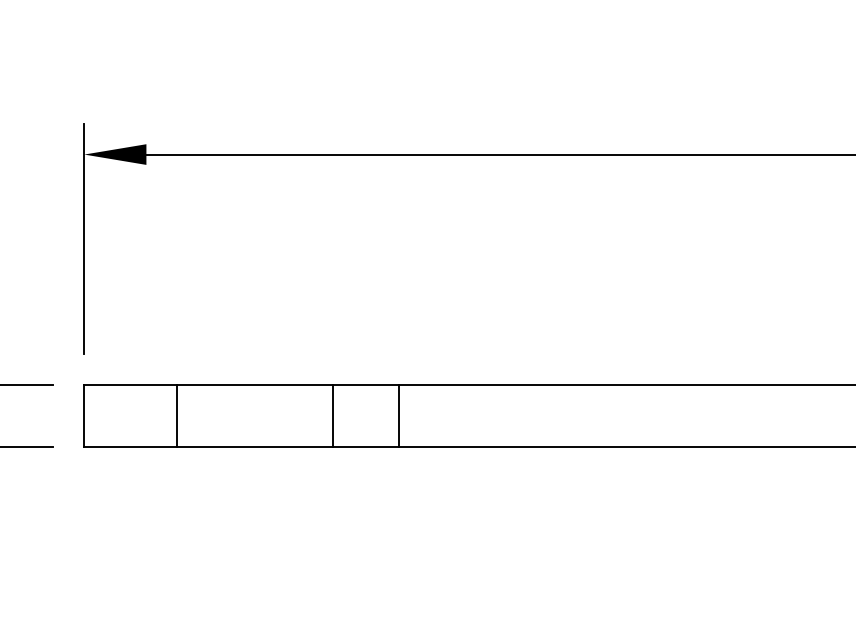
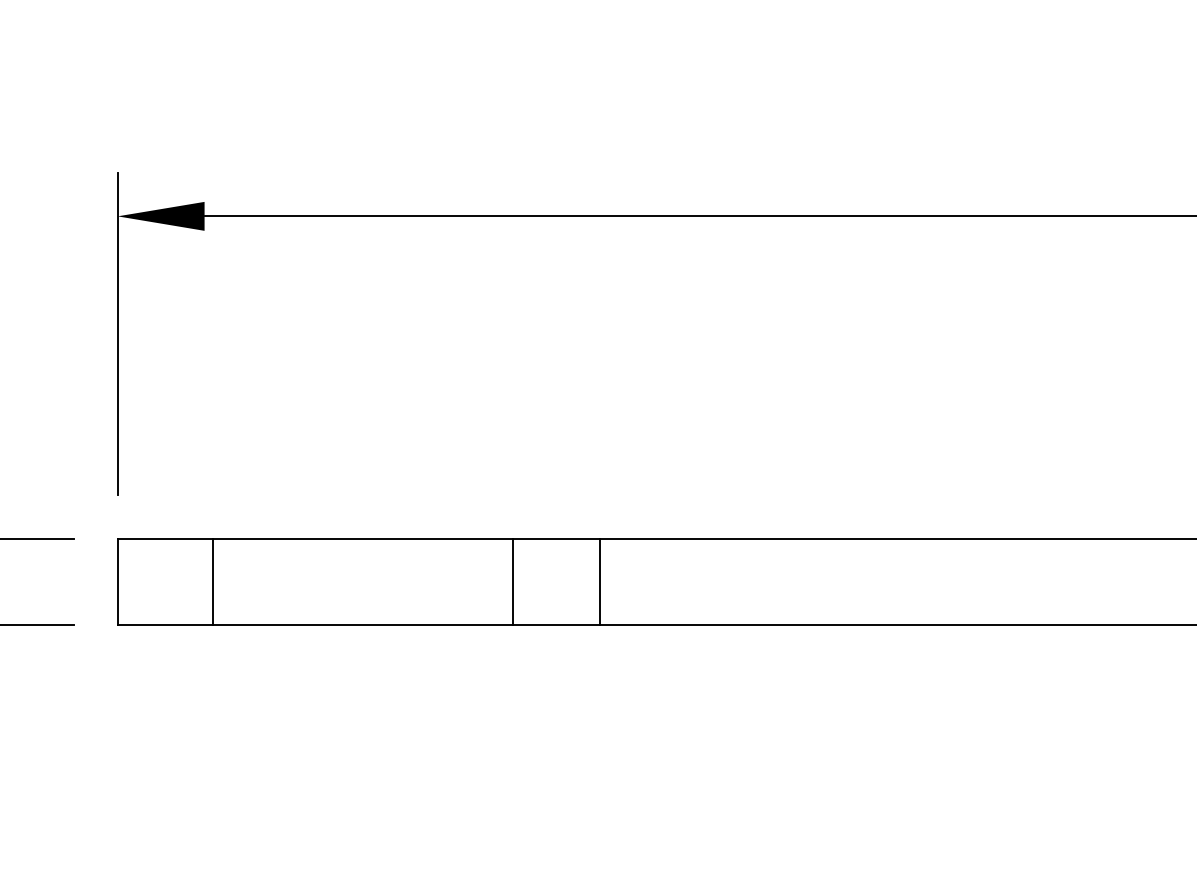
line: (177, 415) -> (213, 581), moved
line: (332, 415) -> (513, 581), moved
line: (399, 415) -> (600, 581), moved

